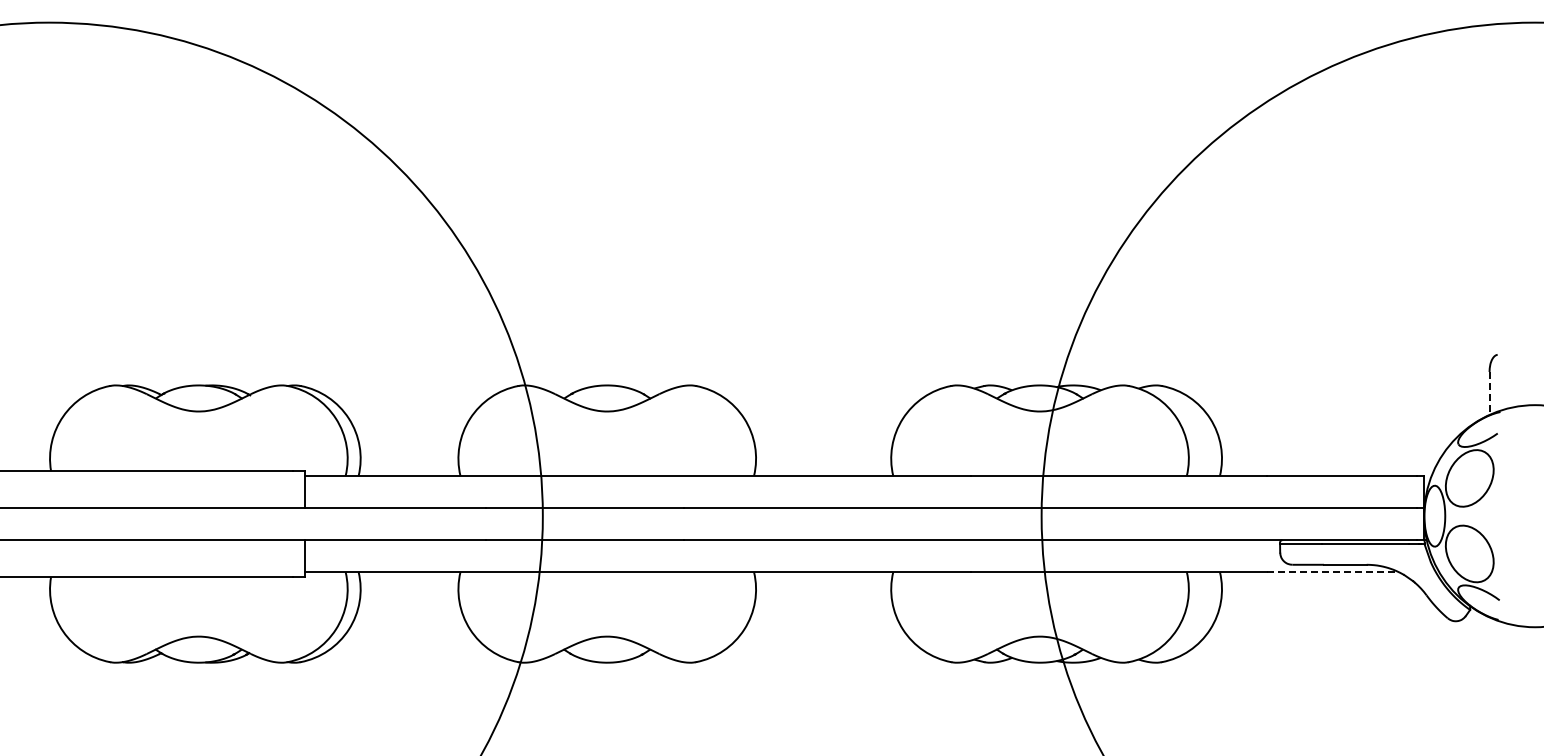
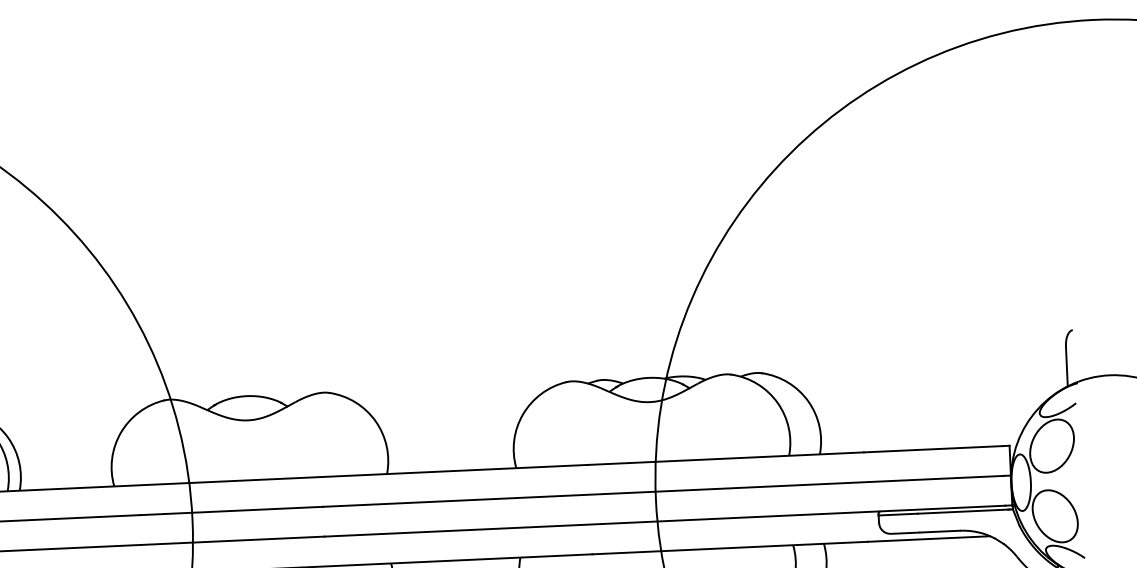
line: (1489, 393) -> (1066, 366), dashed -> solid
line: (1332, 572) -> (928, 539), dashed -> solid

